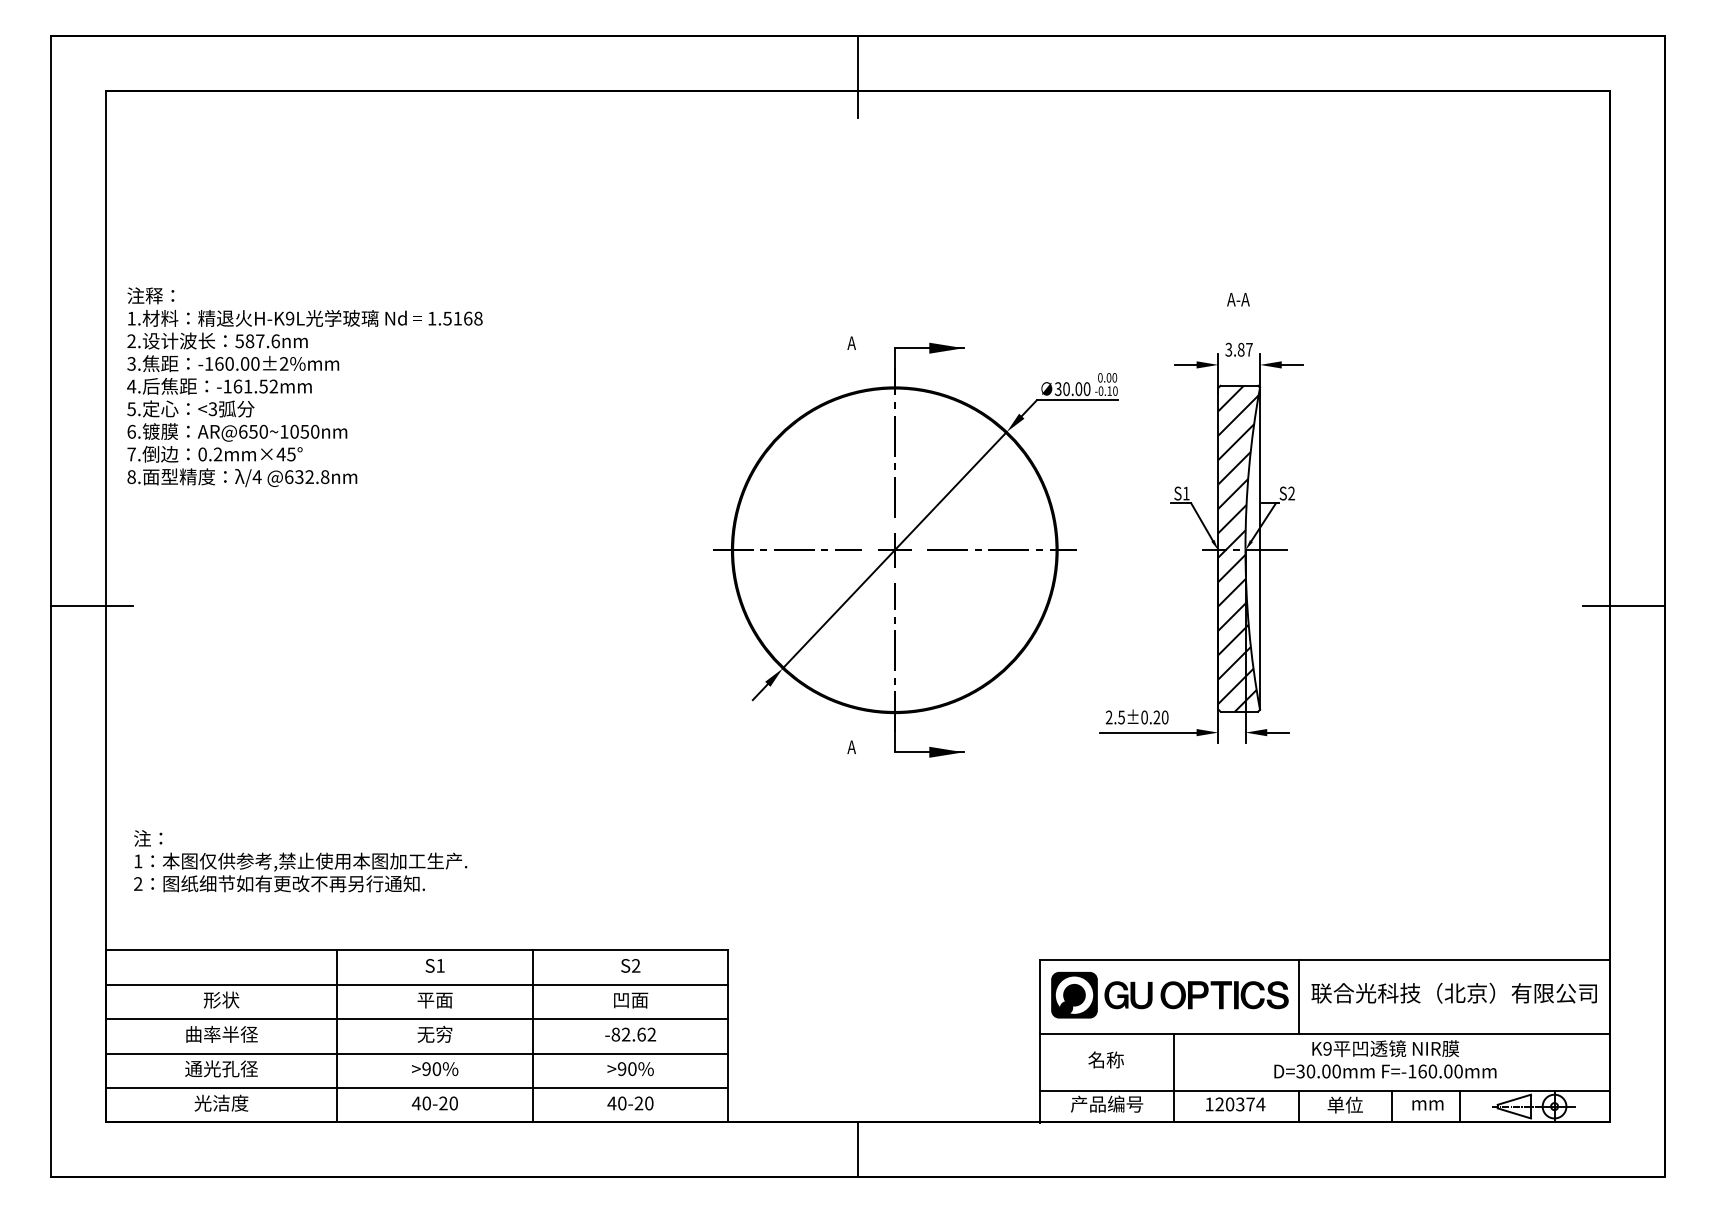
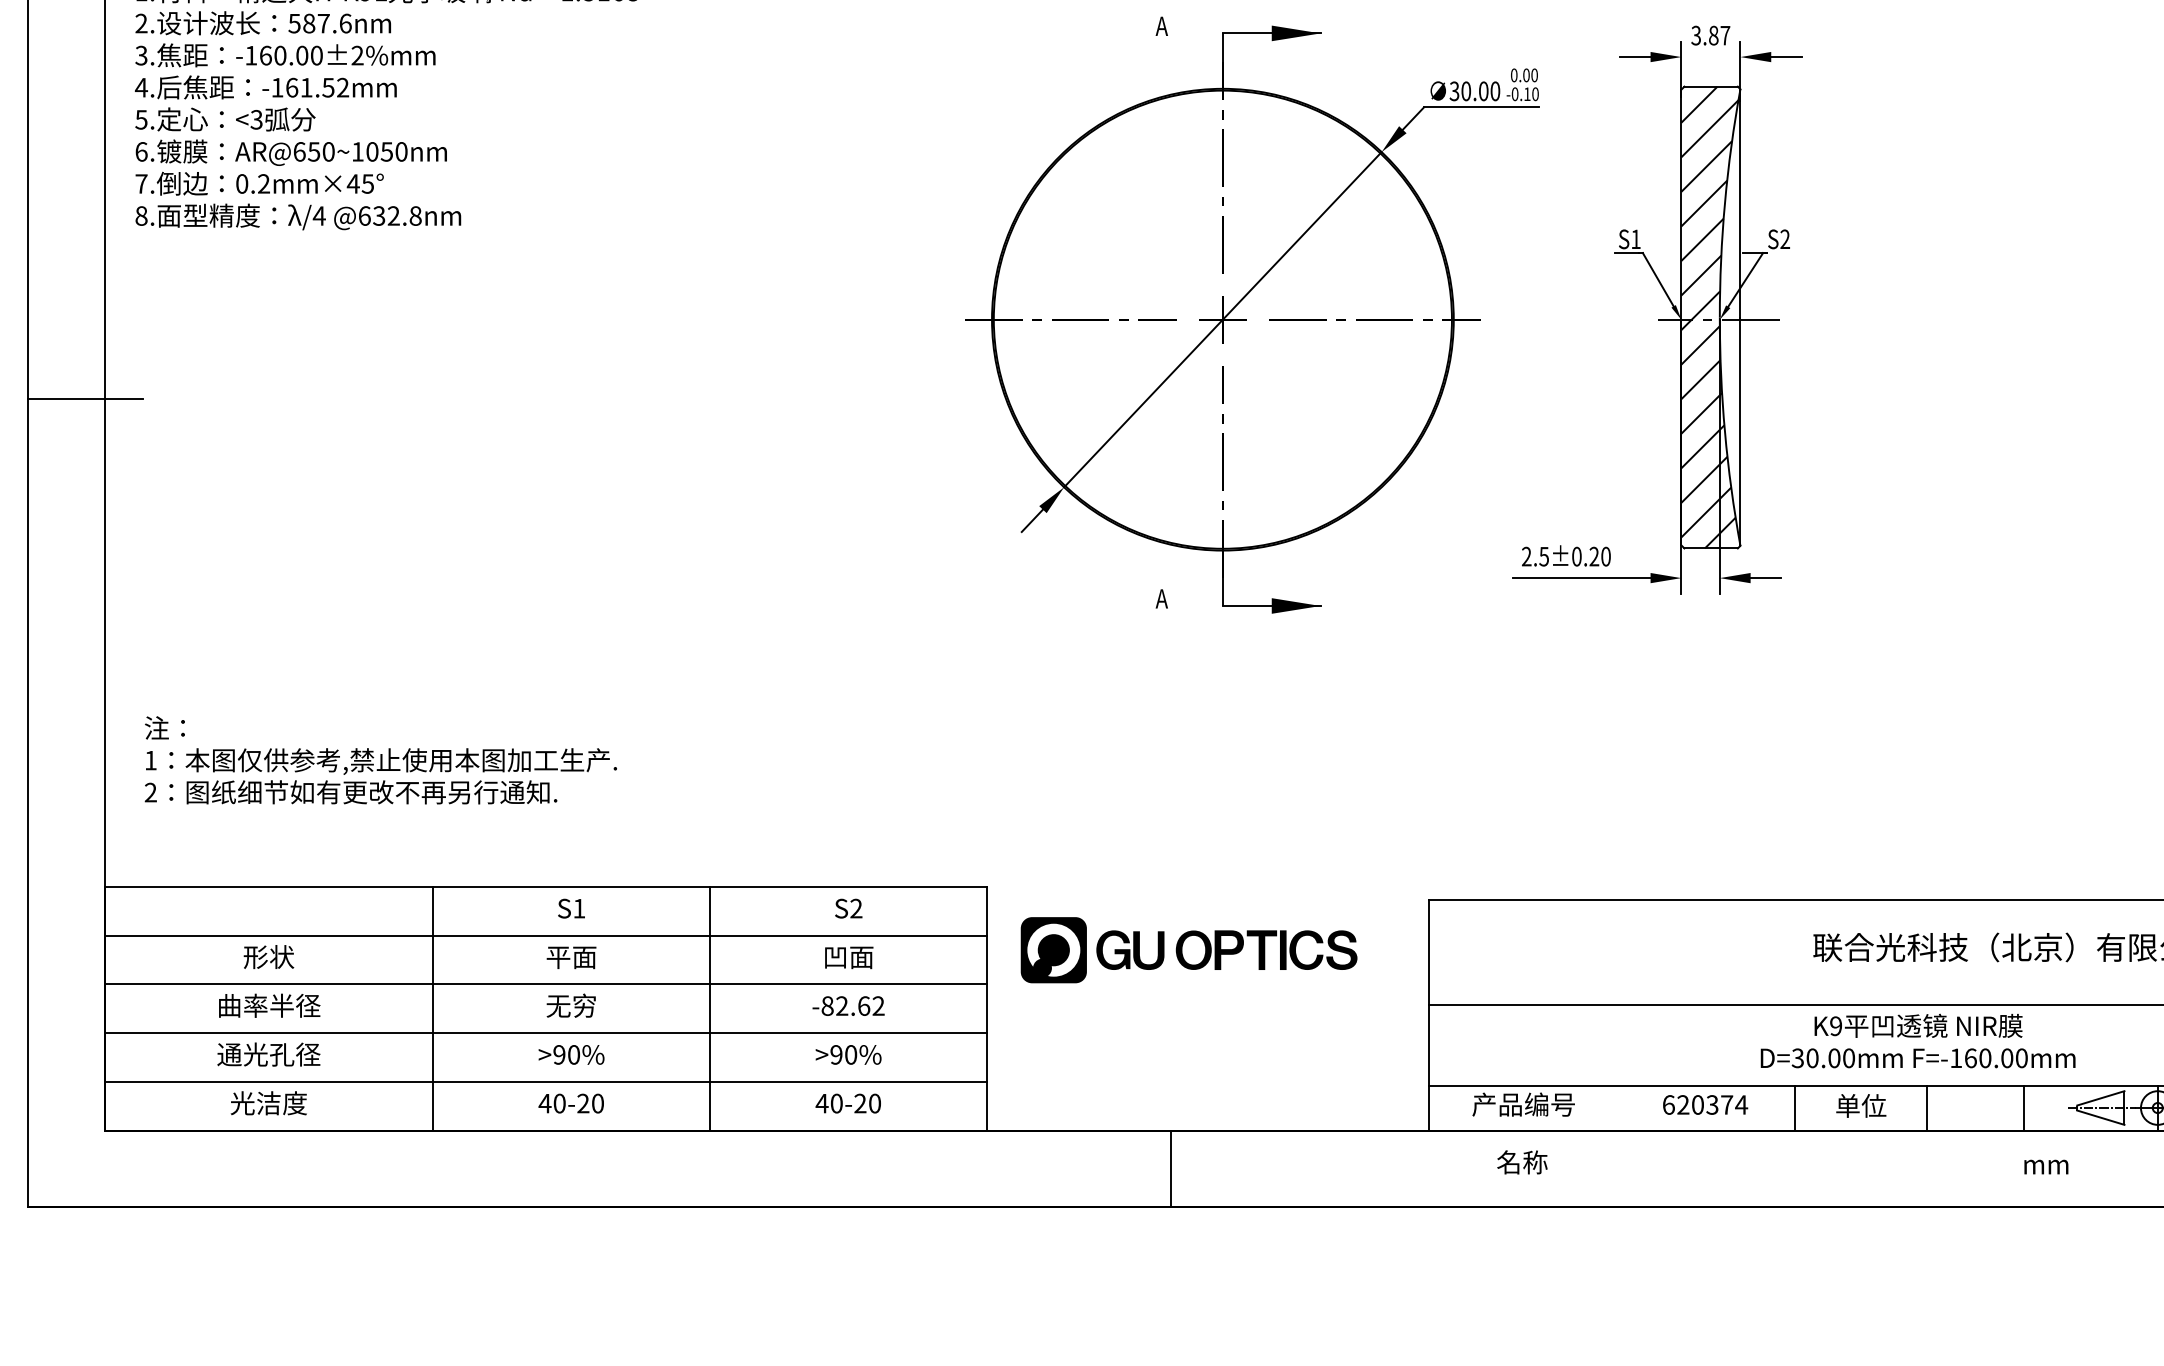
part: (1169, 994) -> (1188, 949), moved
line: (1298, 996) -> (1794, 952), removed
text: (1105, 1059) -> (1521, 1161), moved
line: (1174, 1077) -> (1619, 1066), removed
text: (1209, 1104) -> (1668, 1105), 120374 -> 620374
text: (1427, 1105) -> (2045, 1167), moved

